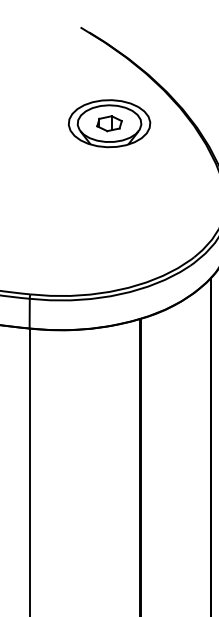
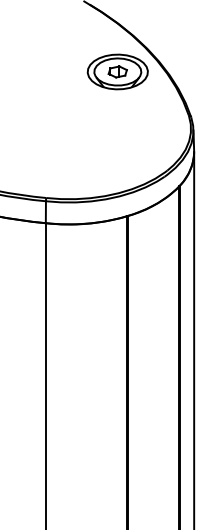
part: (109, 123) -> (117, 71), moved

